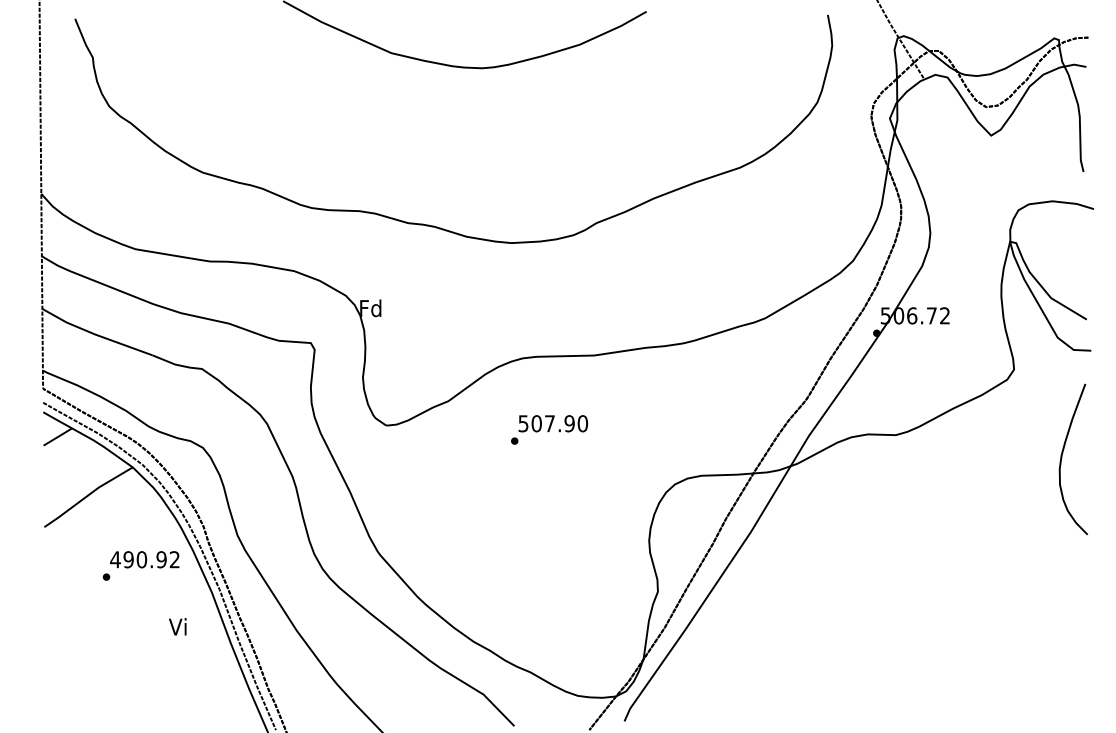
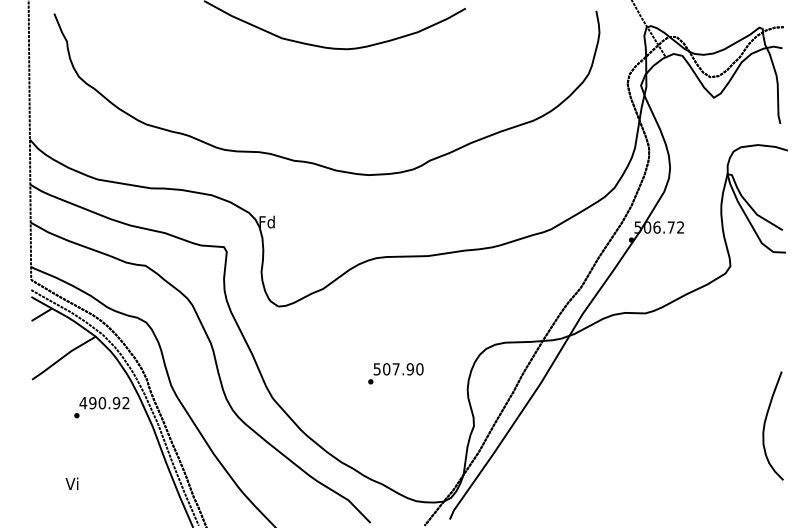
text: (549, 429) -> (395, 373), moved
curve: (1062, 458) -> (765, 425), moved
text: (177, 626) -> (71, 483), moved

